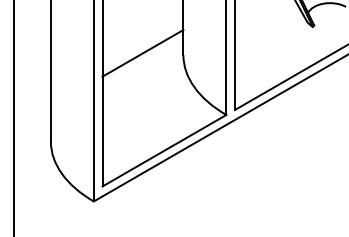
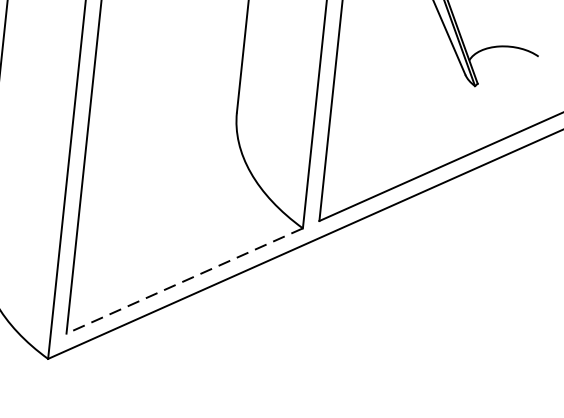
line: (142, 53) -> (163, 101), removed
line: (164, 150) -> (184, 280), solid -> dashed

